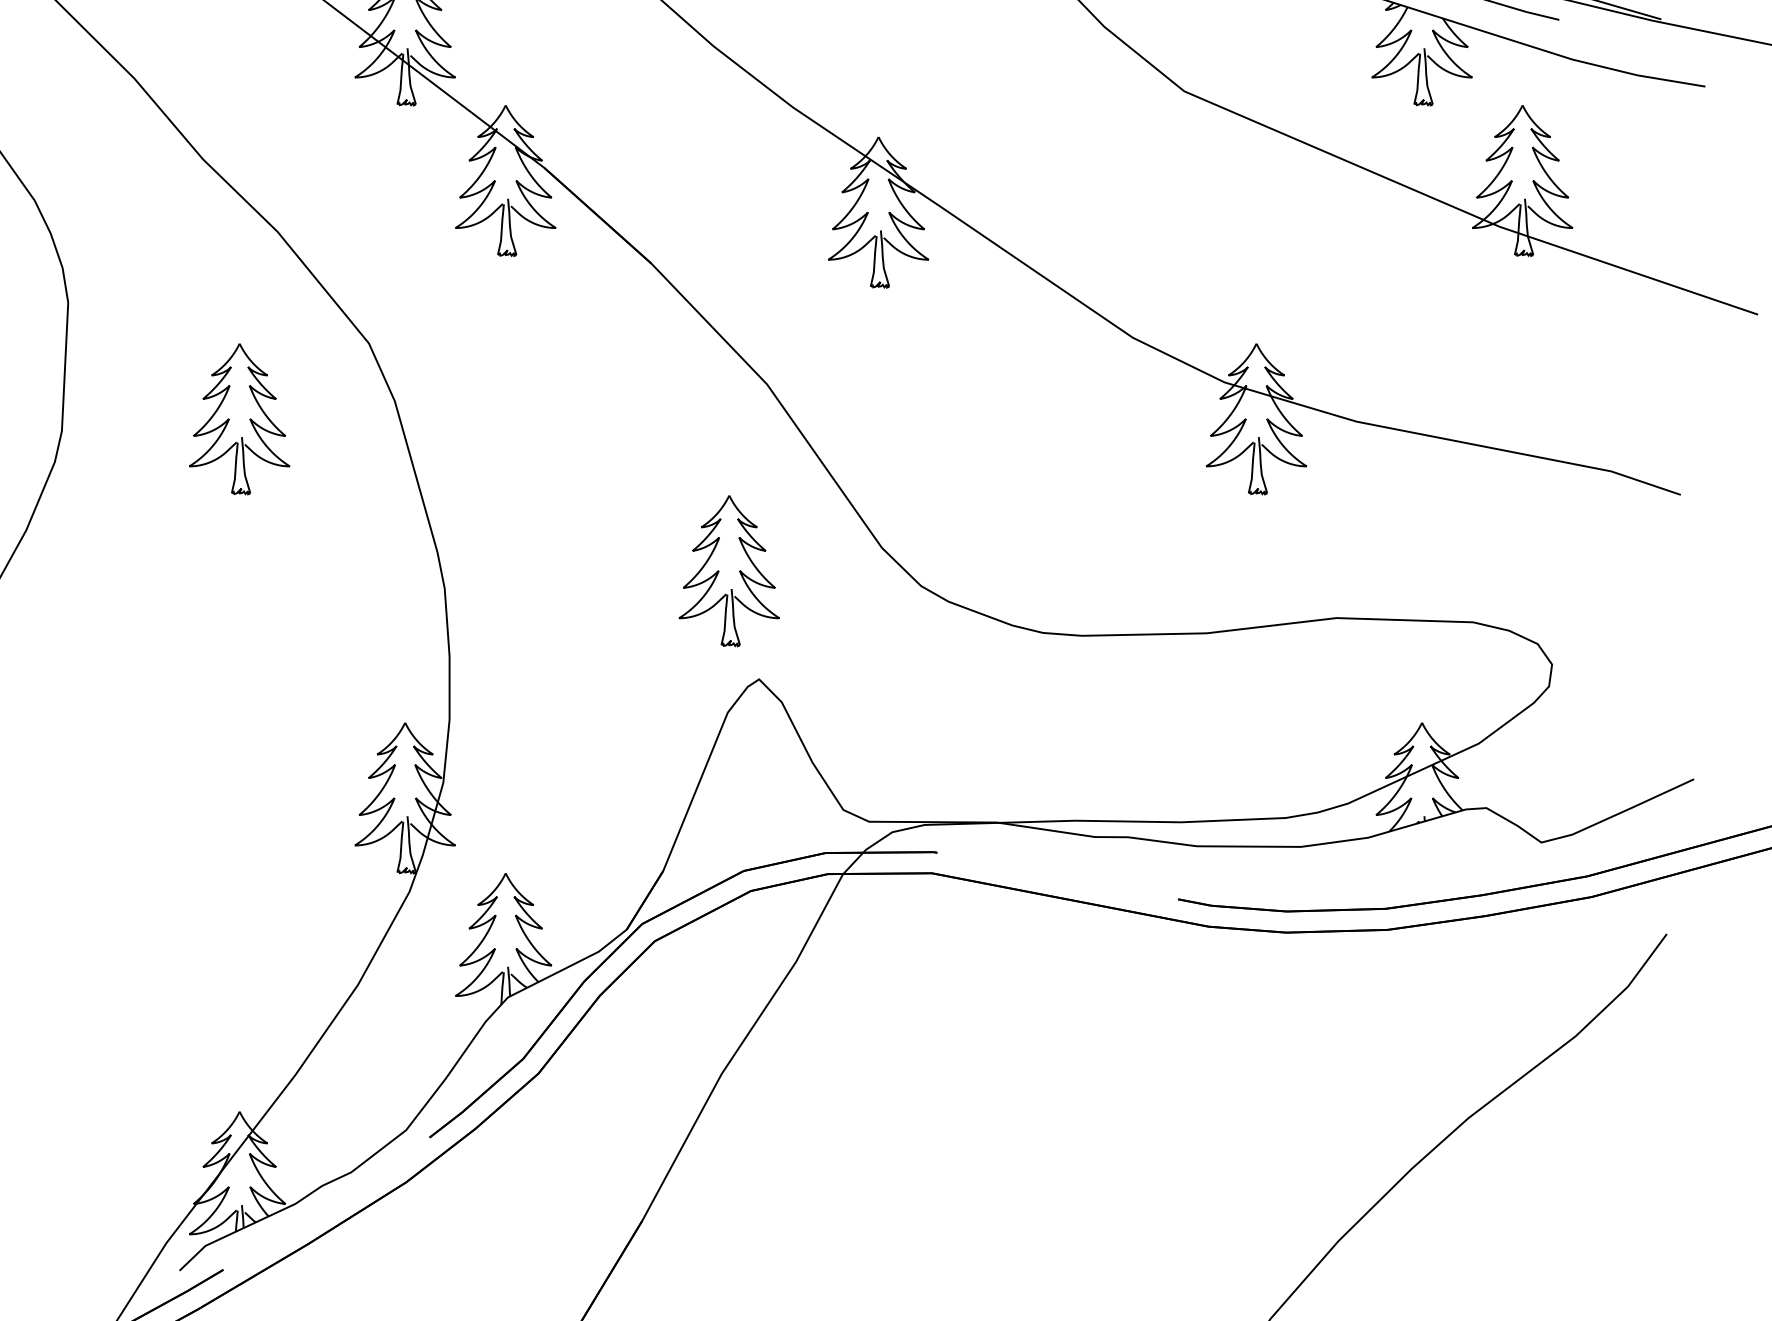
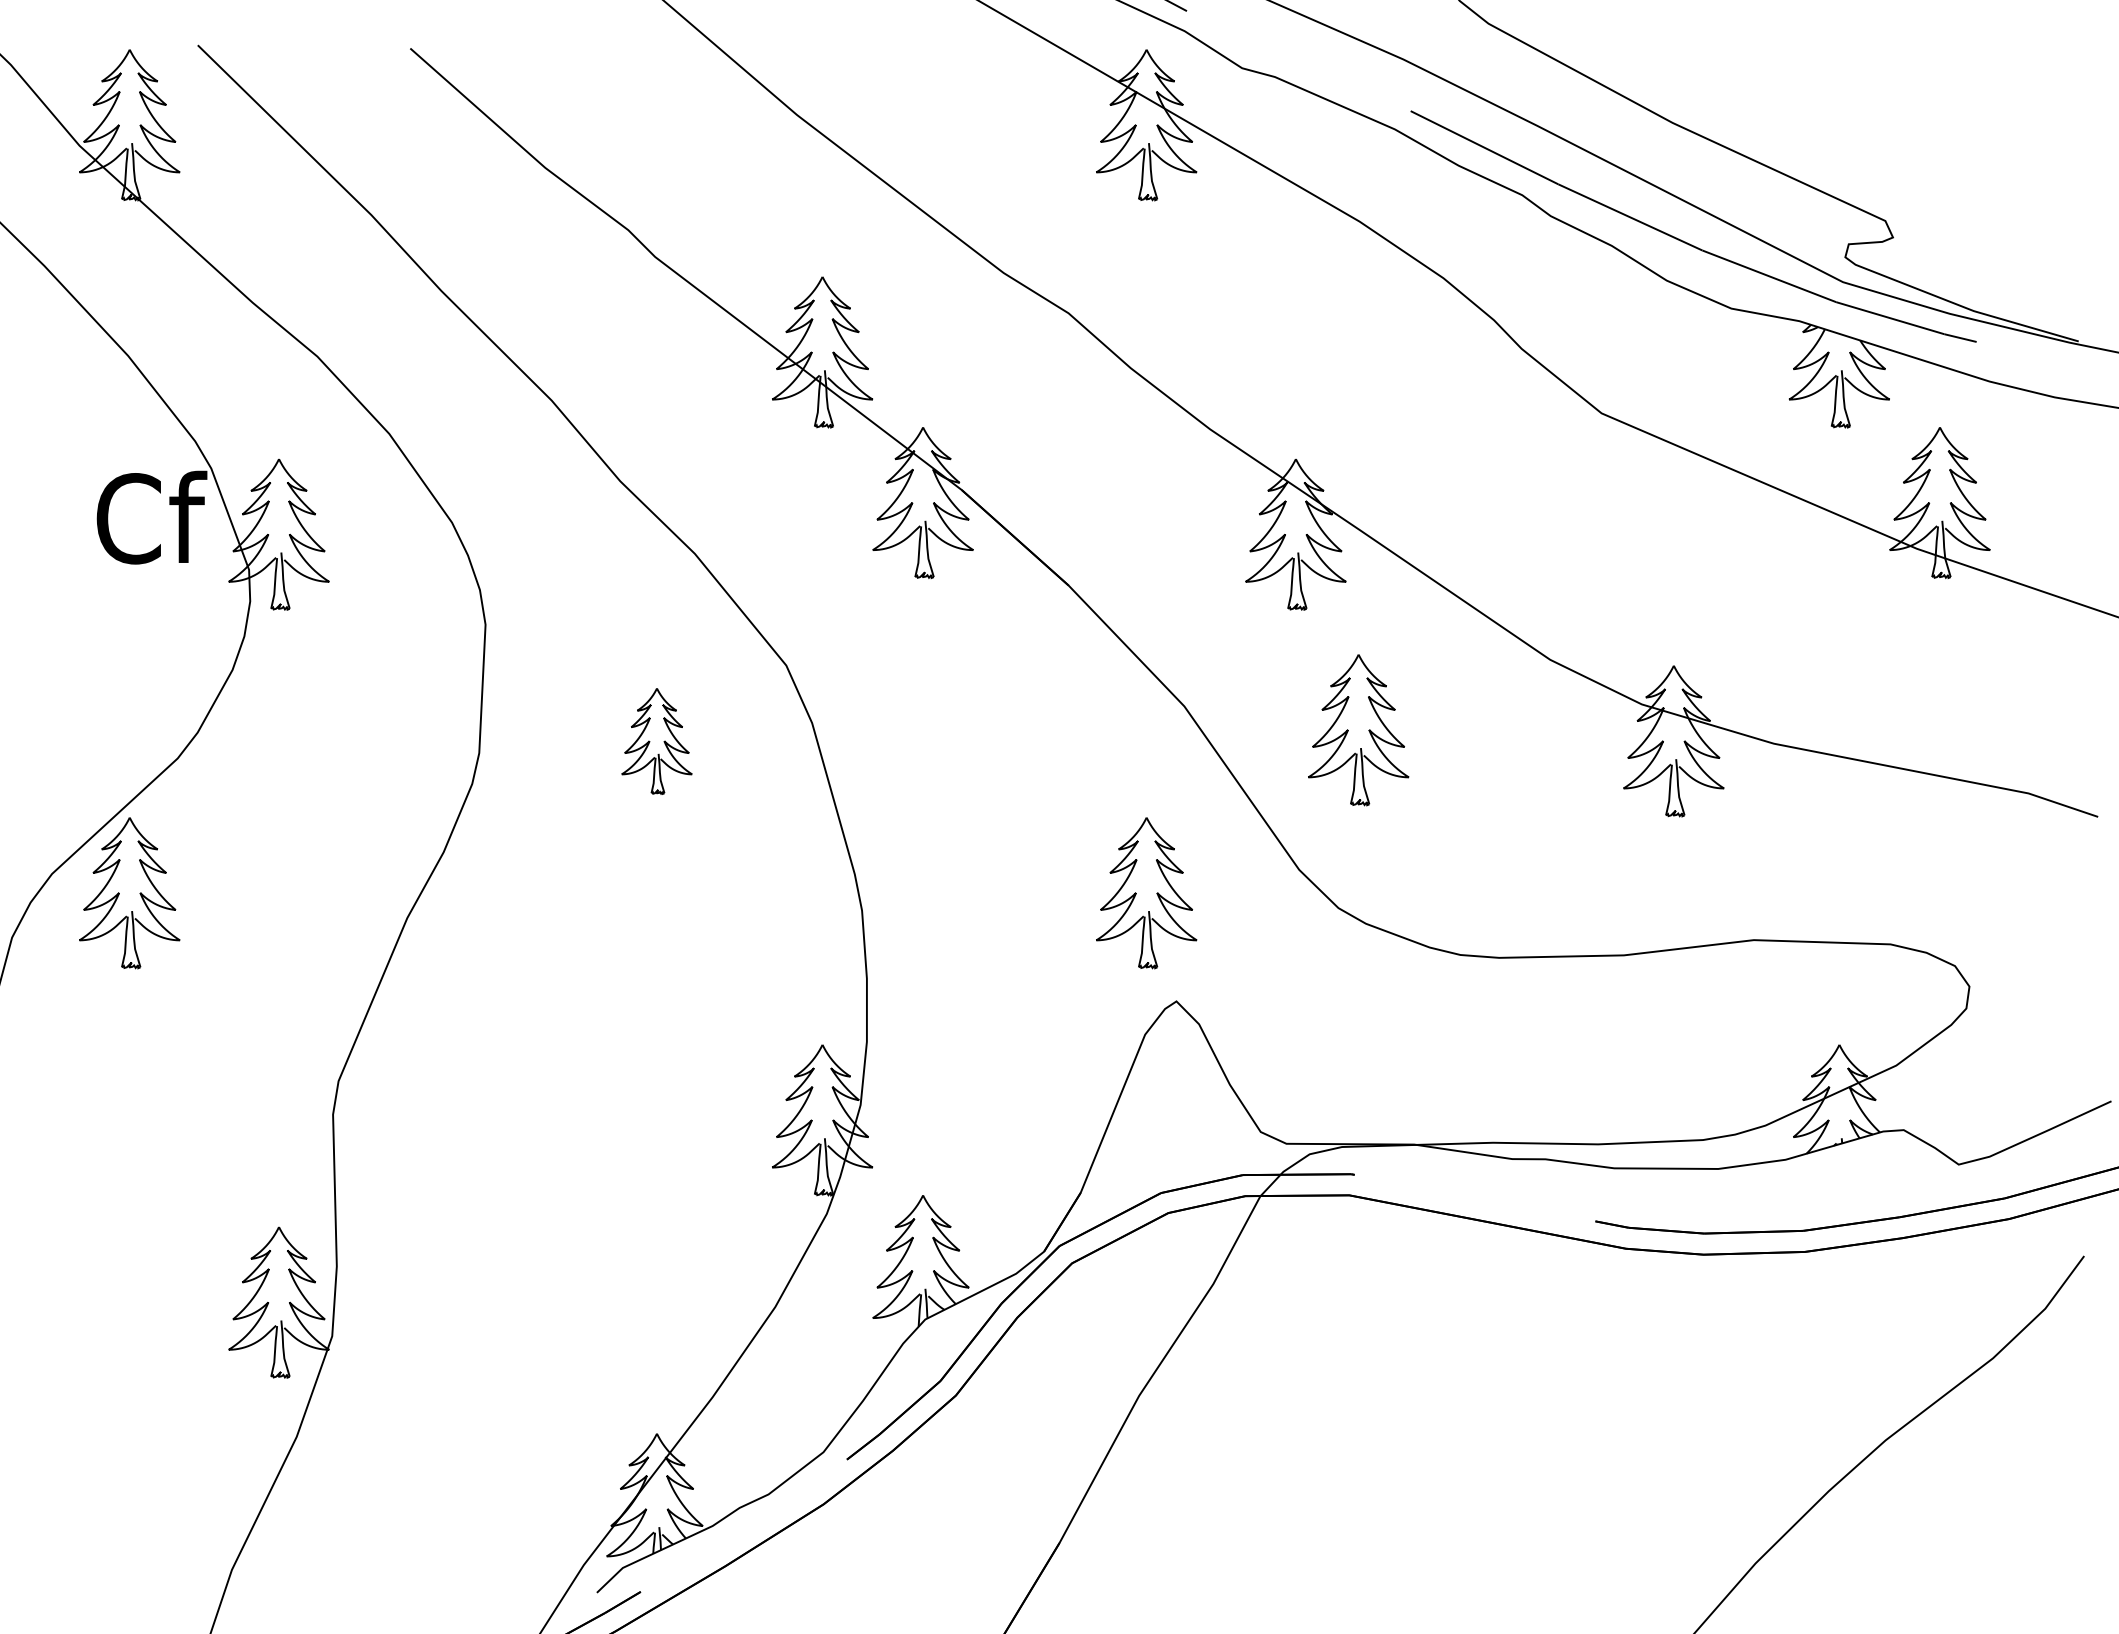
part: (941, 408) -> (1358, 730), added
part: (239, 419) -> (656, 741), size x0.7

